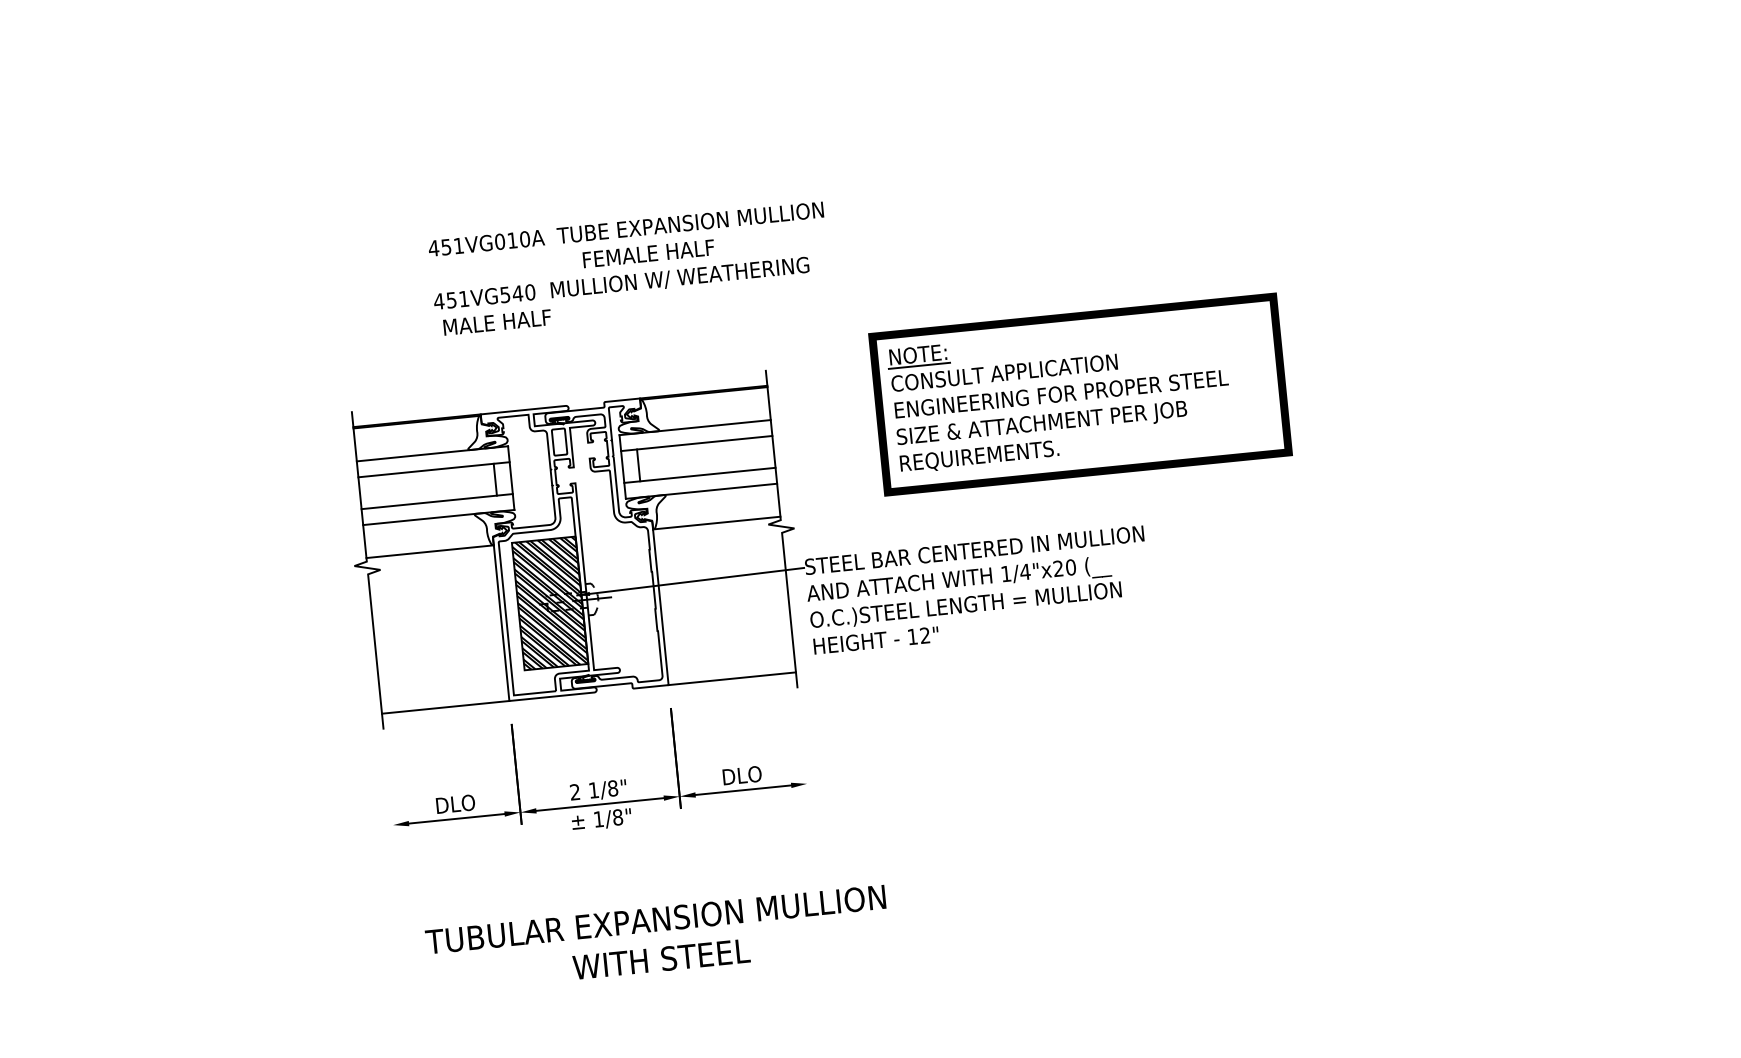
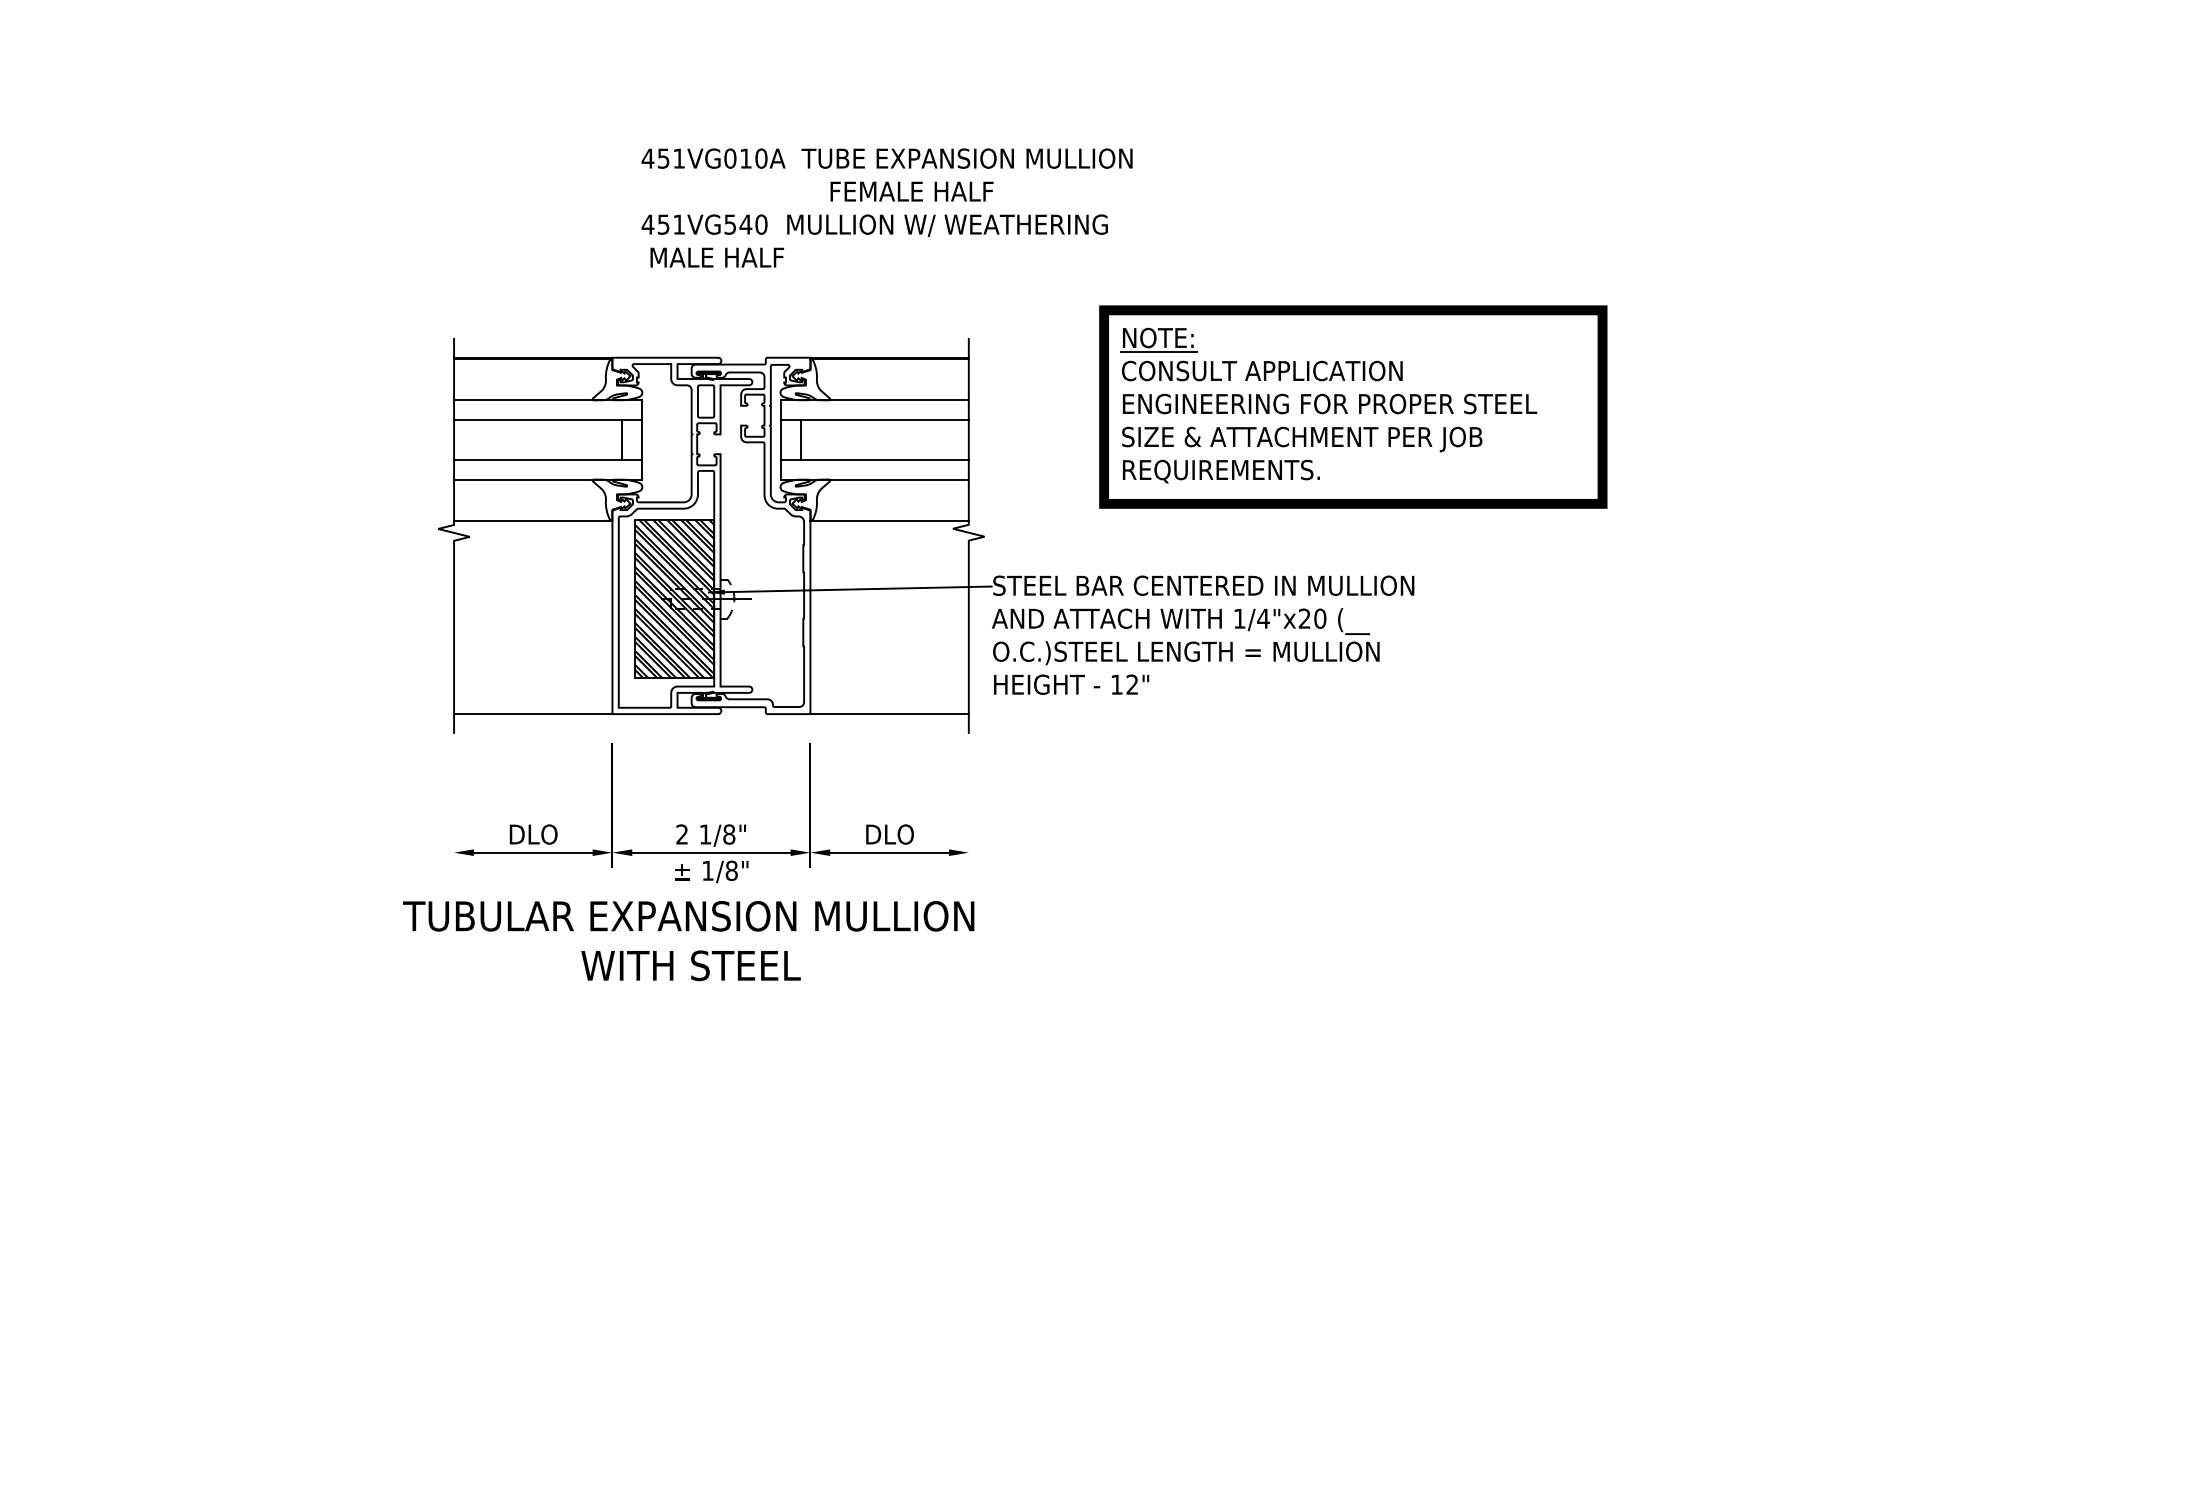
text: (629, 268) -> (886, 207), moved
text: (657, 939) -> (688, 941), moved

